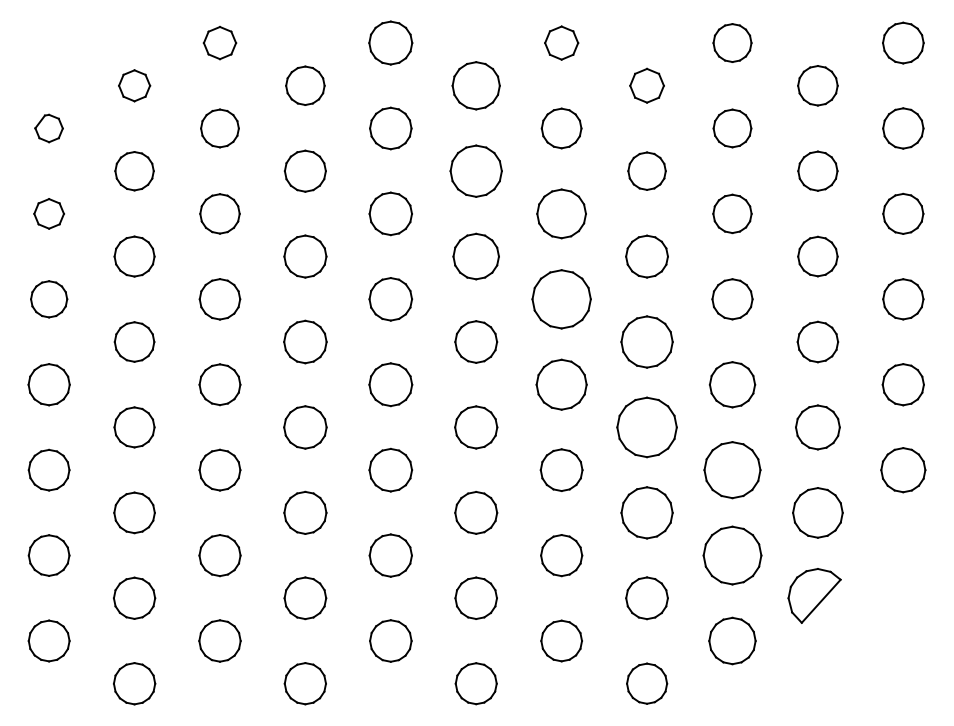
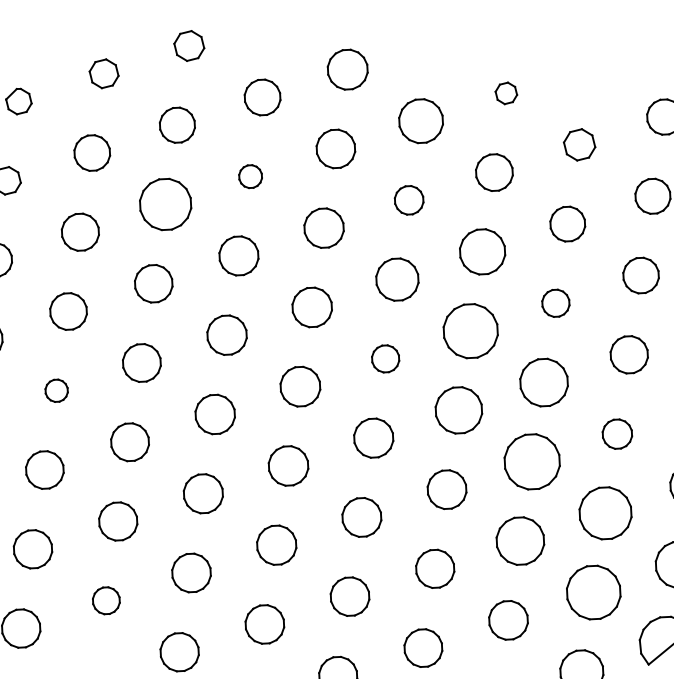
part: (561, 42) -> (506, 92), size x0.7
part: (304, 170) -> (250, 175), size x0.6
part: (475, 170) -> (408, 199), size x0.6
part: (219, 213) -> (165, 204), size x1.4
part: (646, 256) -> (555, 303), size x0.7
part: (476, 341) -> (385, 358), size x0.7
part: (732, 384) -> (617, 433), size x0.7
part: (134, 427) -> (56, 390), size x0.6
part: (219, 640) -> (105, 600), size x0.7

